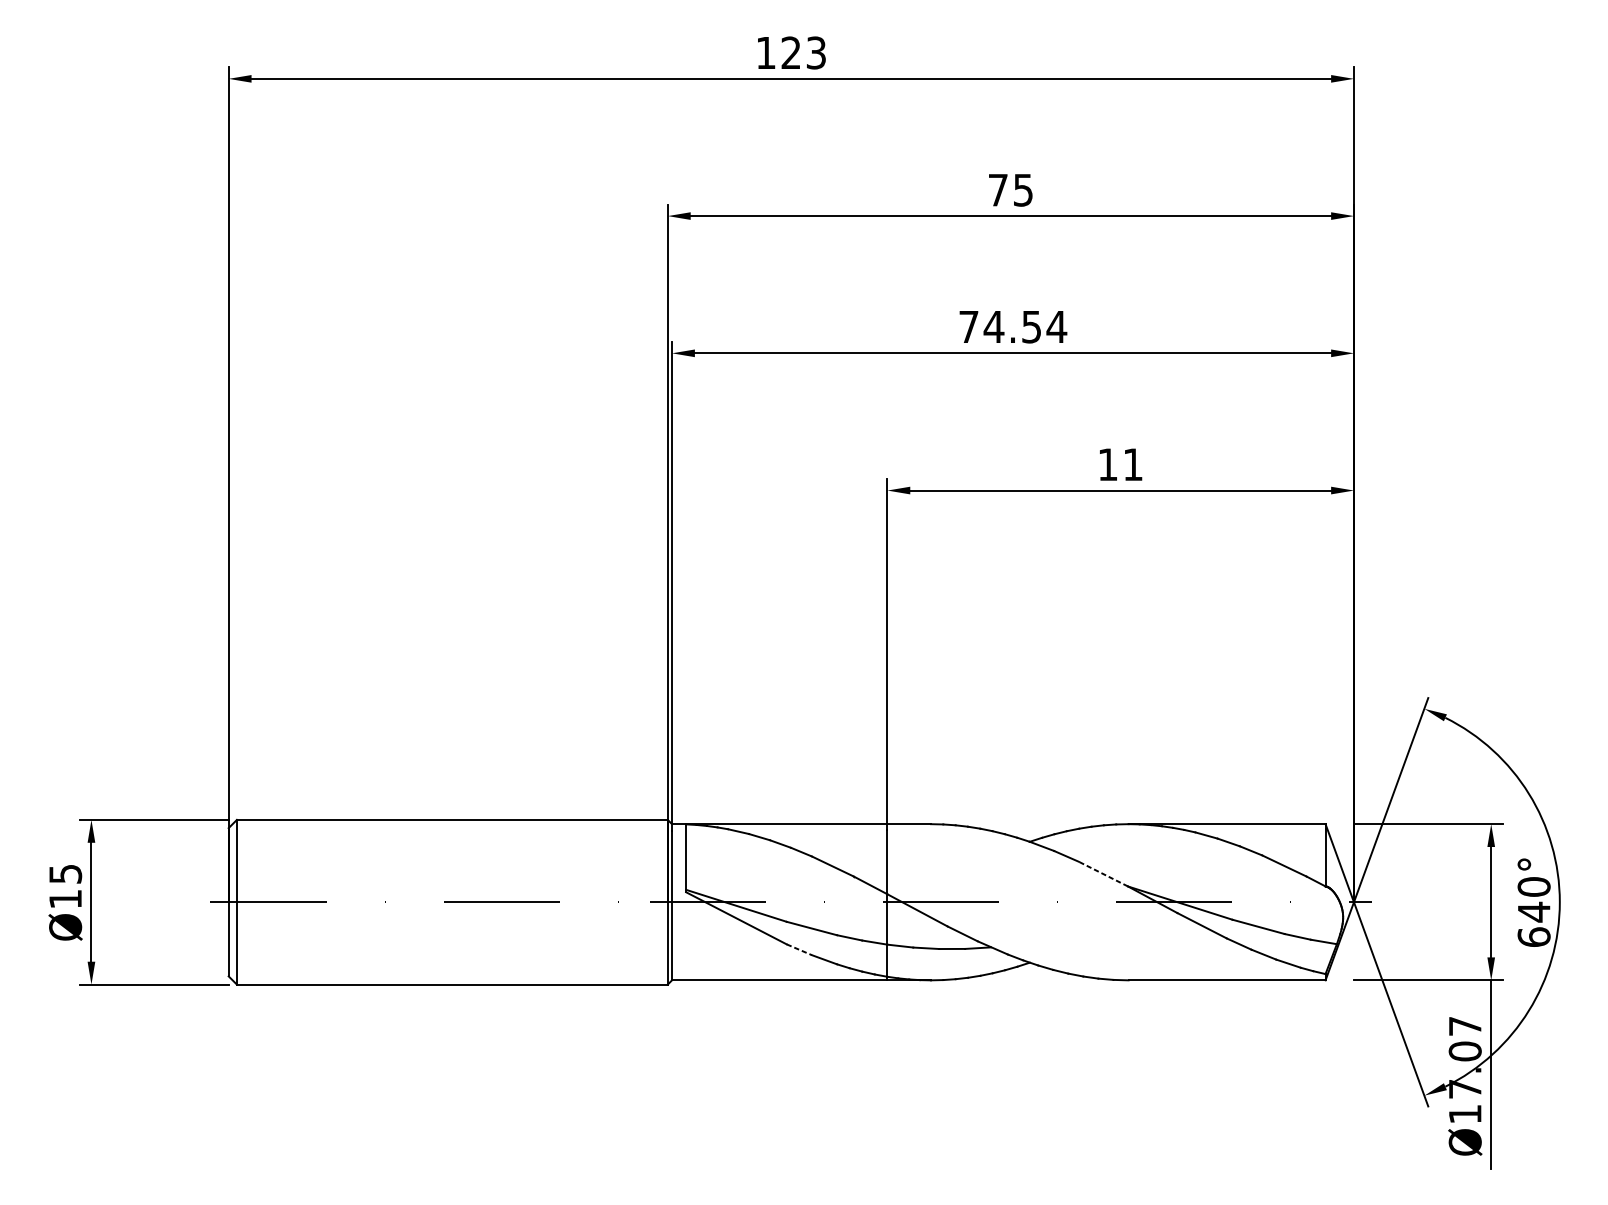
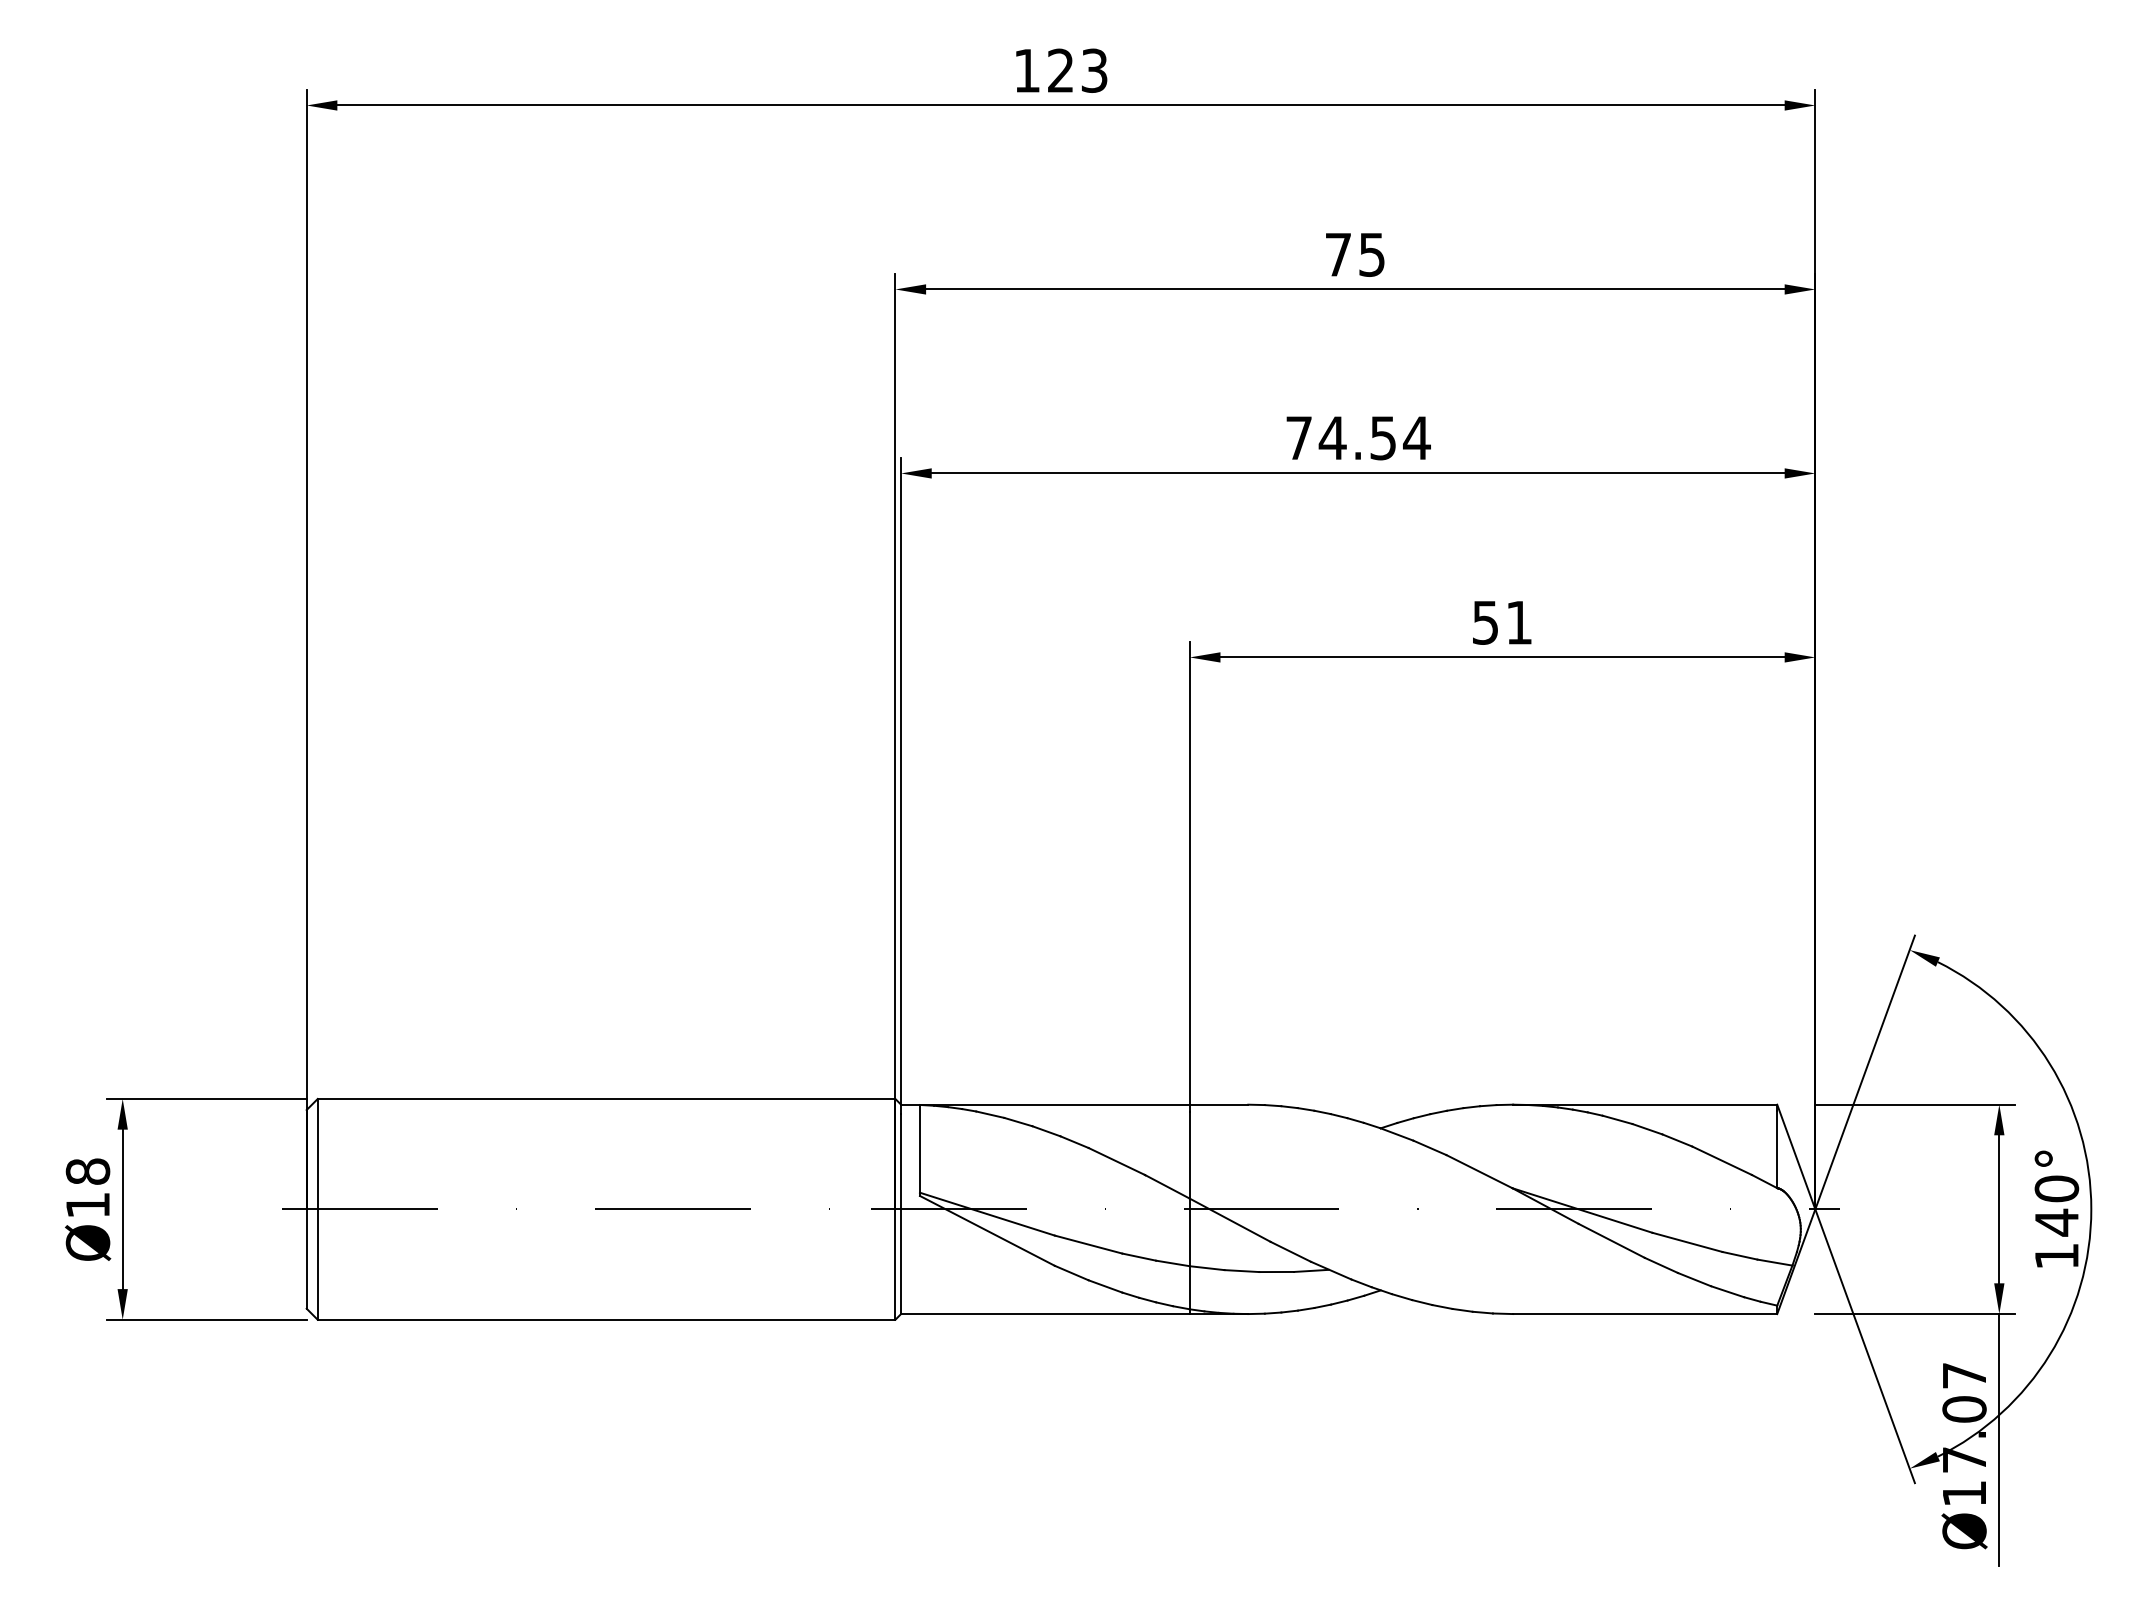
text: (1107, 464) -> (1485, 622), 11 -> 51
text: (65, 874) -> (87, 1171), Ø15 -> Ø18
line: (1103, 874) -> (1479, 1171), dashed -> solid
text: (1533, 936) -> (2056, 1255), 640° -> 140°
line: (799, 950) -> (1072, 1273), dashed -> solid

